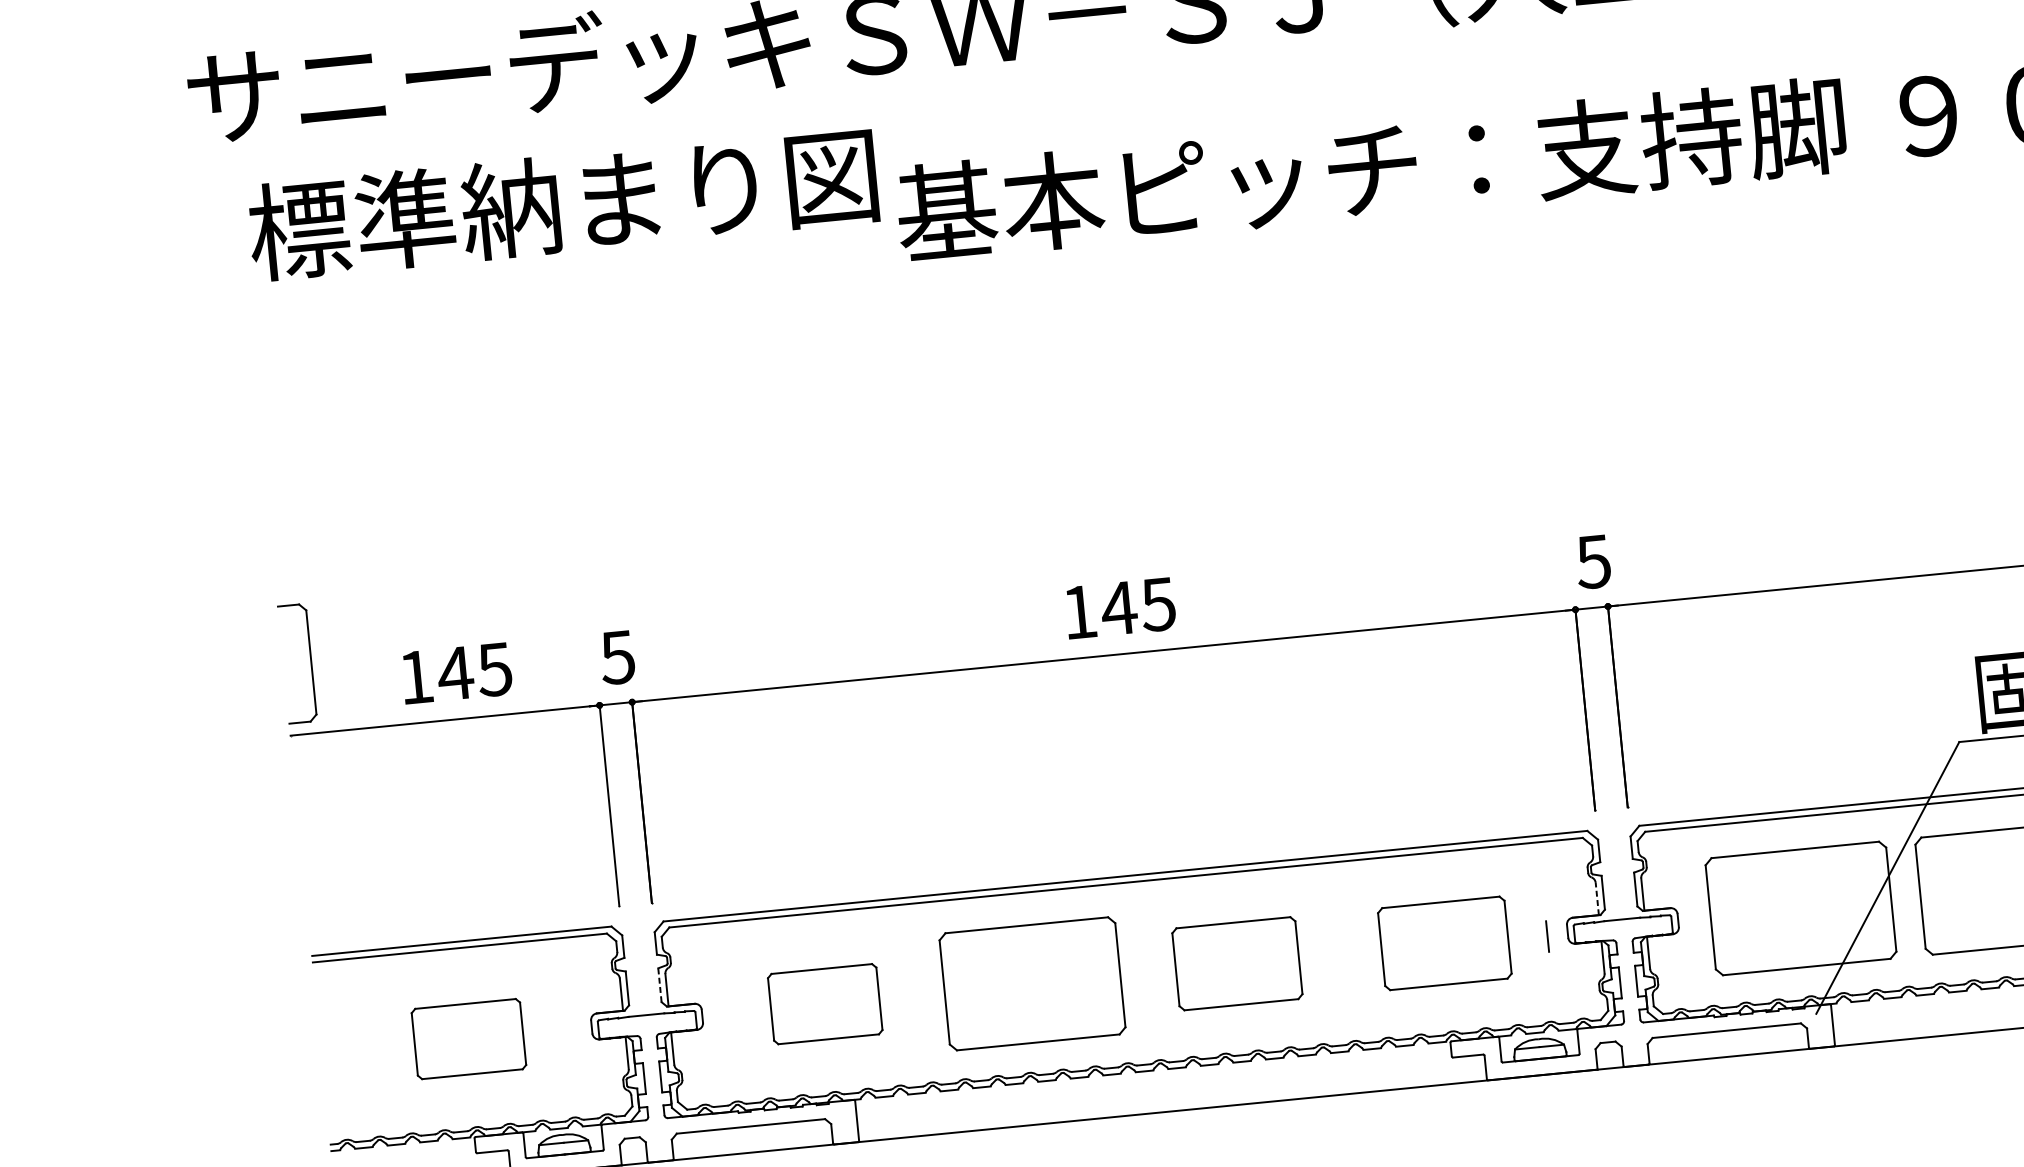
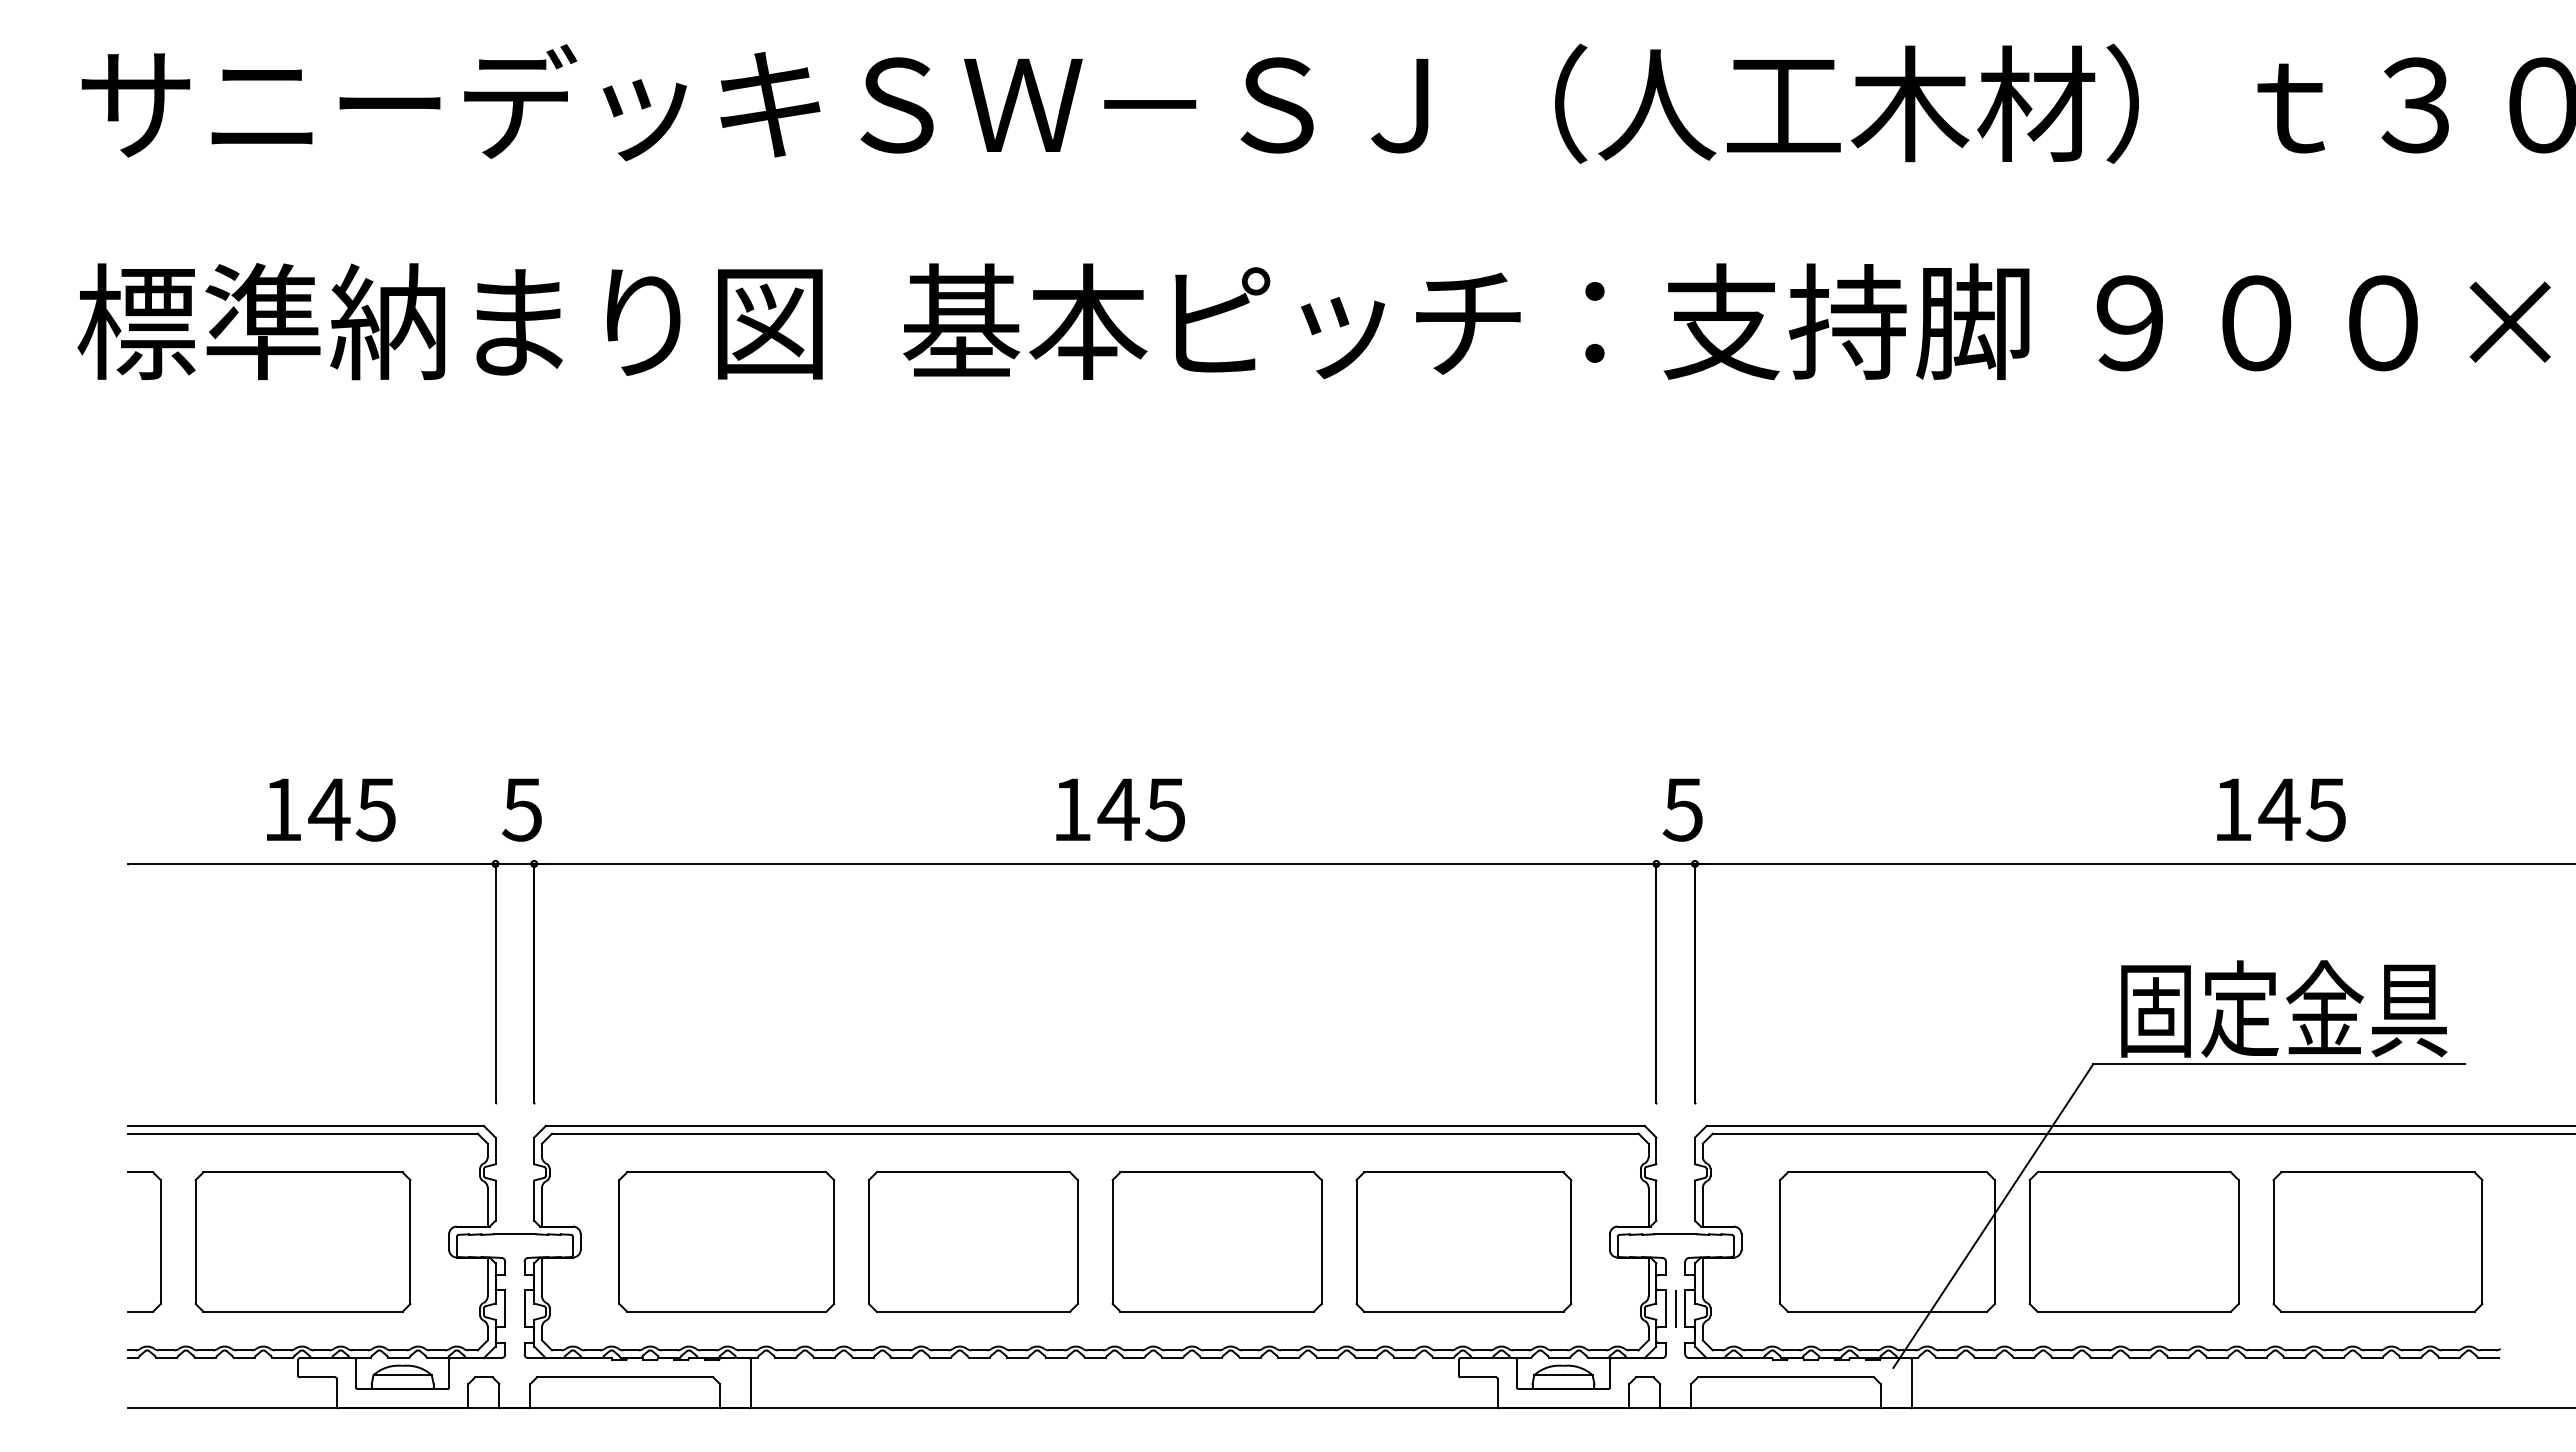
text: (562, 203) -> (449, 321), moved
part: (311, 662) -> (160, 1241), moved
line: (1597, 898) -> (1648, 1206), dashed -> solid
line: (1547, 936) -> (1675, 1308), moved
part: (1444, 942) -> (1463, 1241), size x1.43
part: (1236, 963) -> (1216, 1241), size x1.43
line: (660, 985) -> (534, 1200), dashed -> solid
part: (824, 1003) -> (726, 1241), size x1.67
part: (468, 1038) -> (302, 1241), size x1.67

